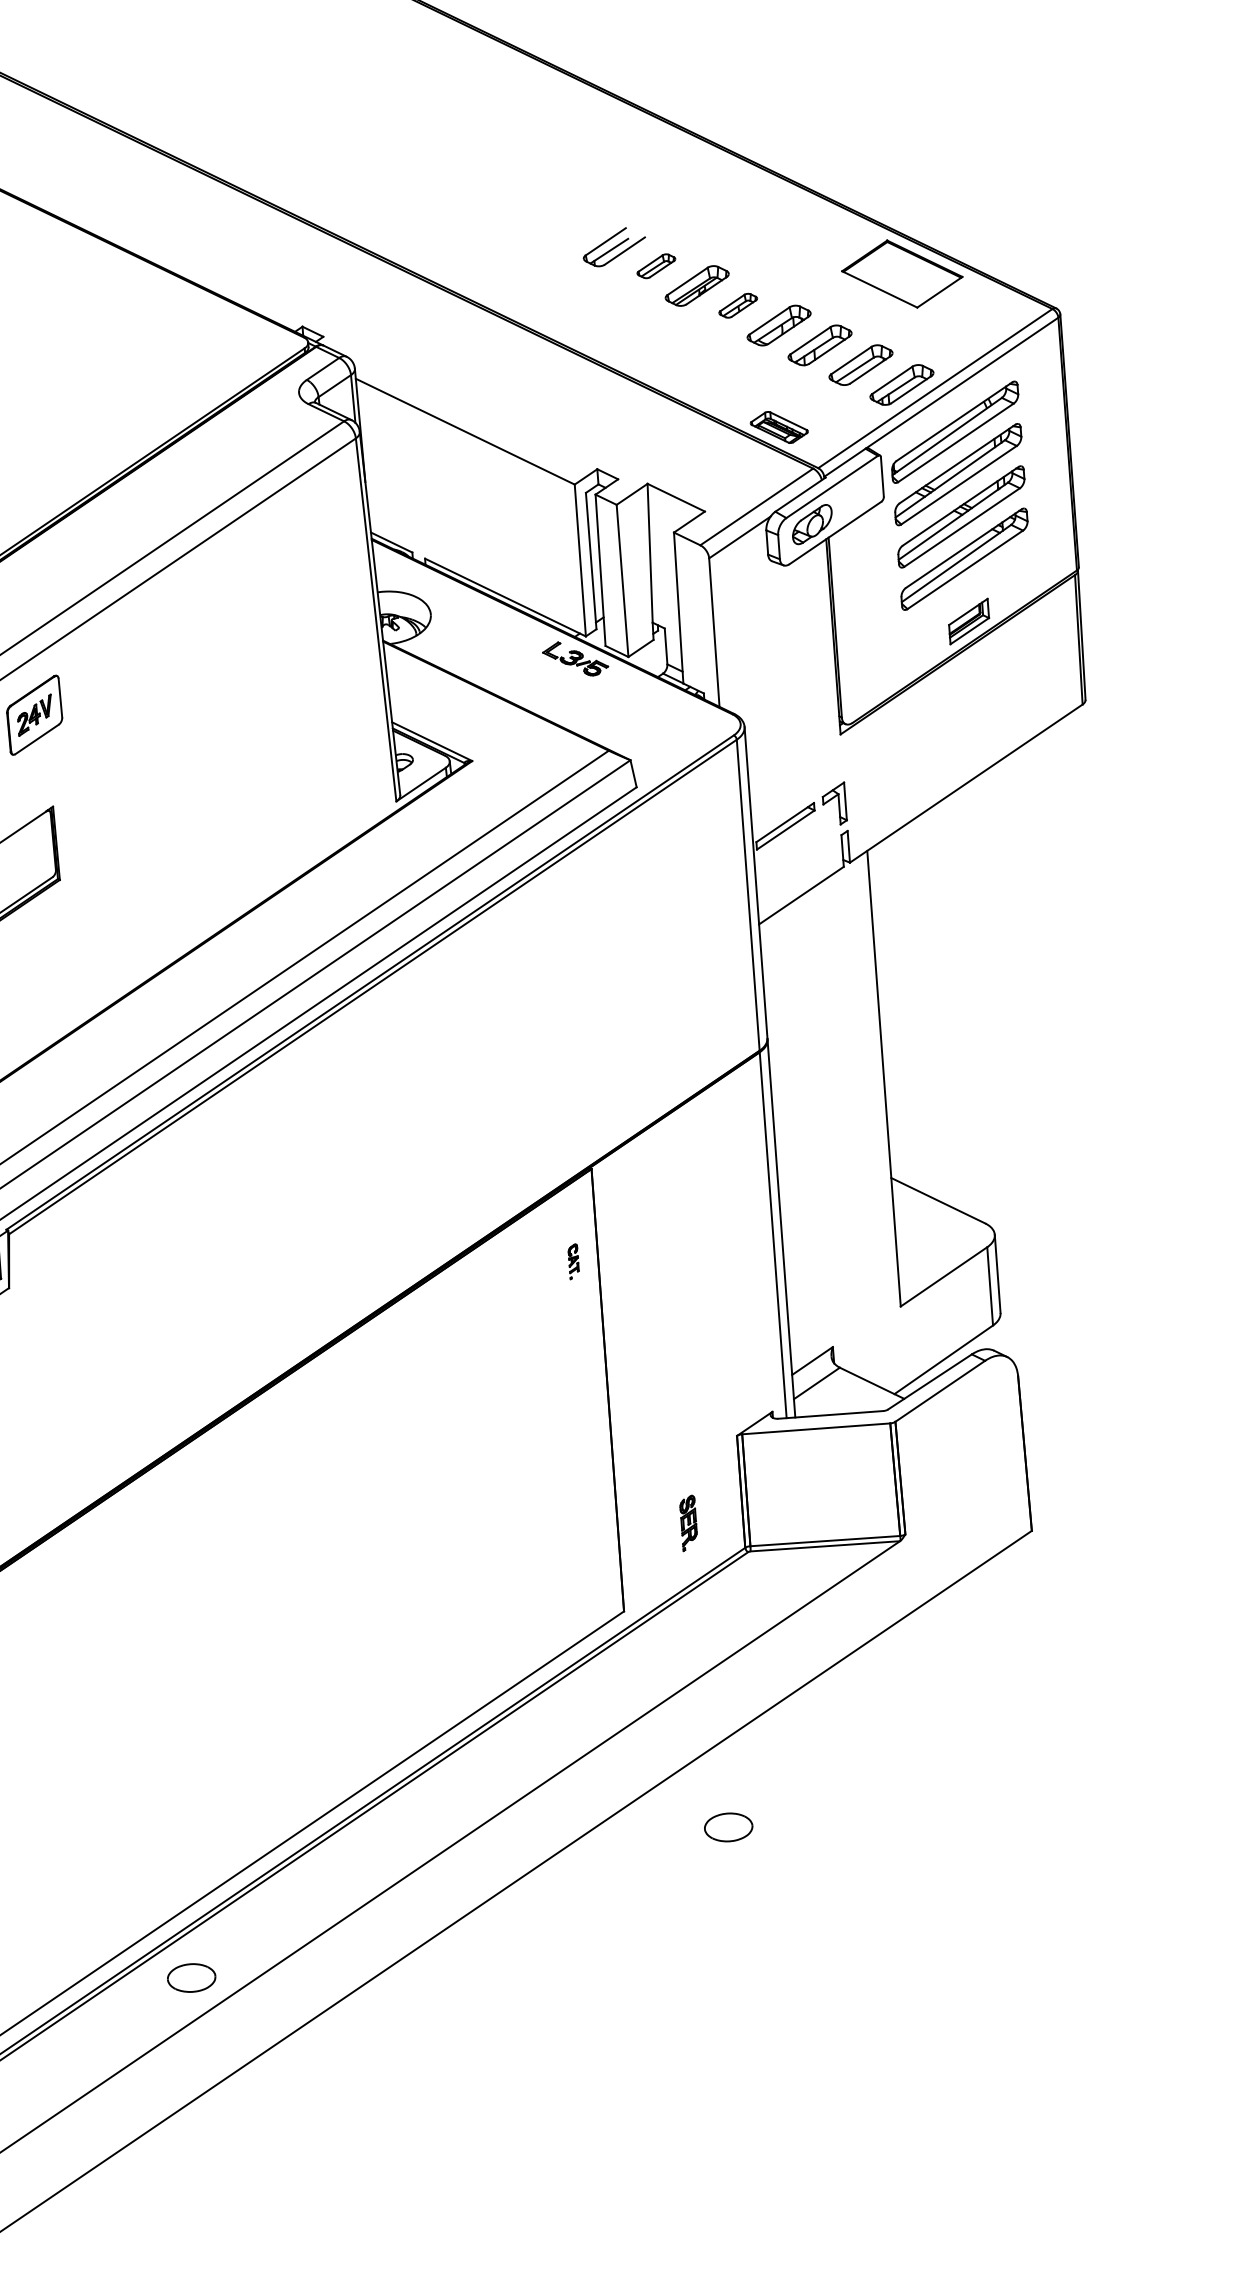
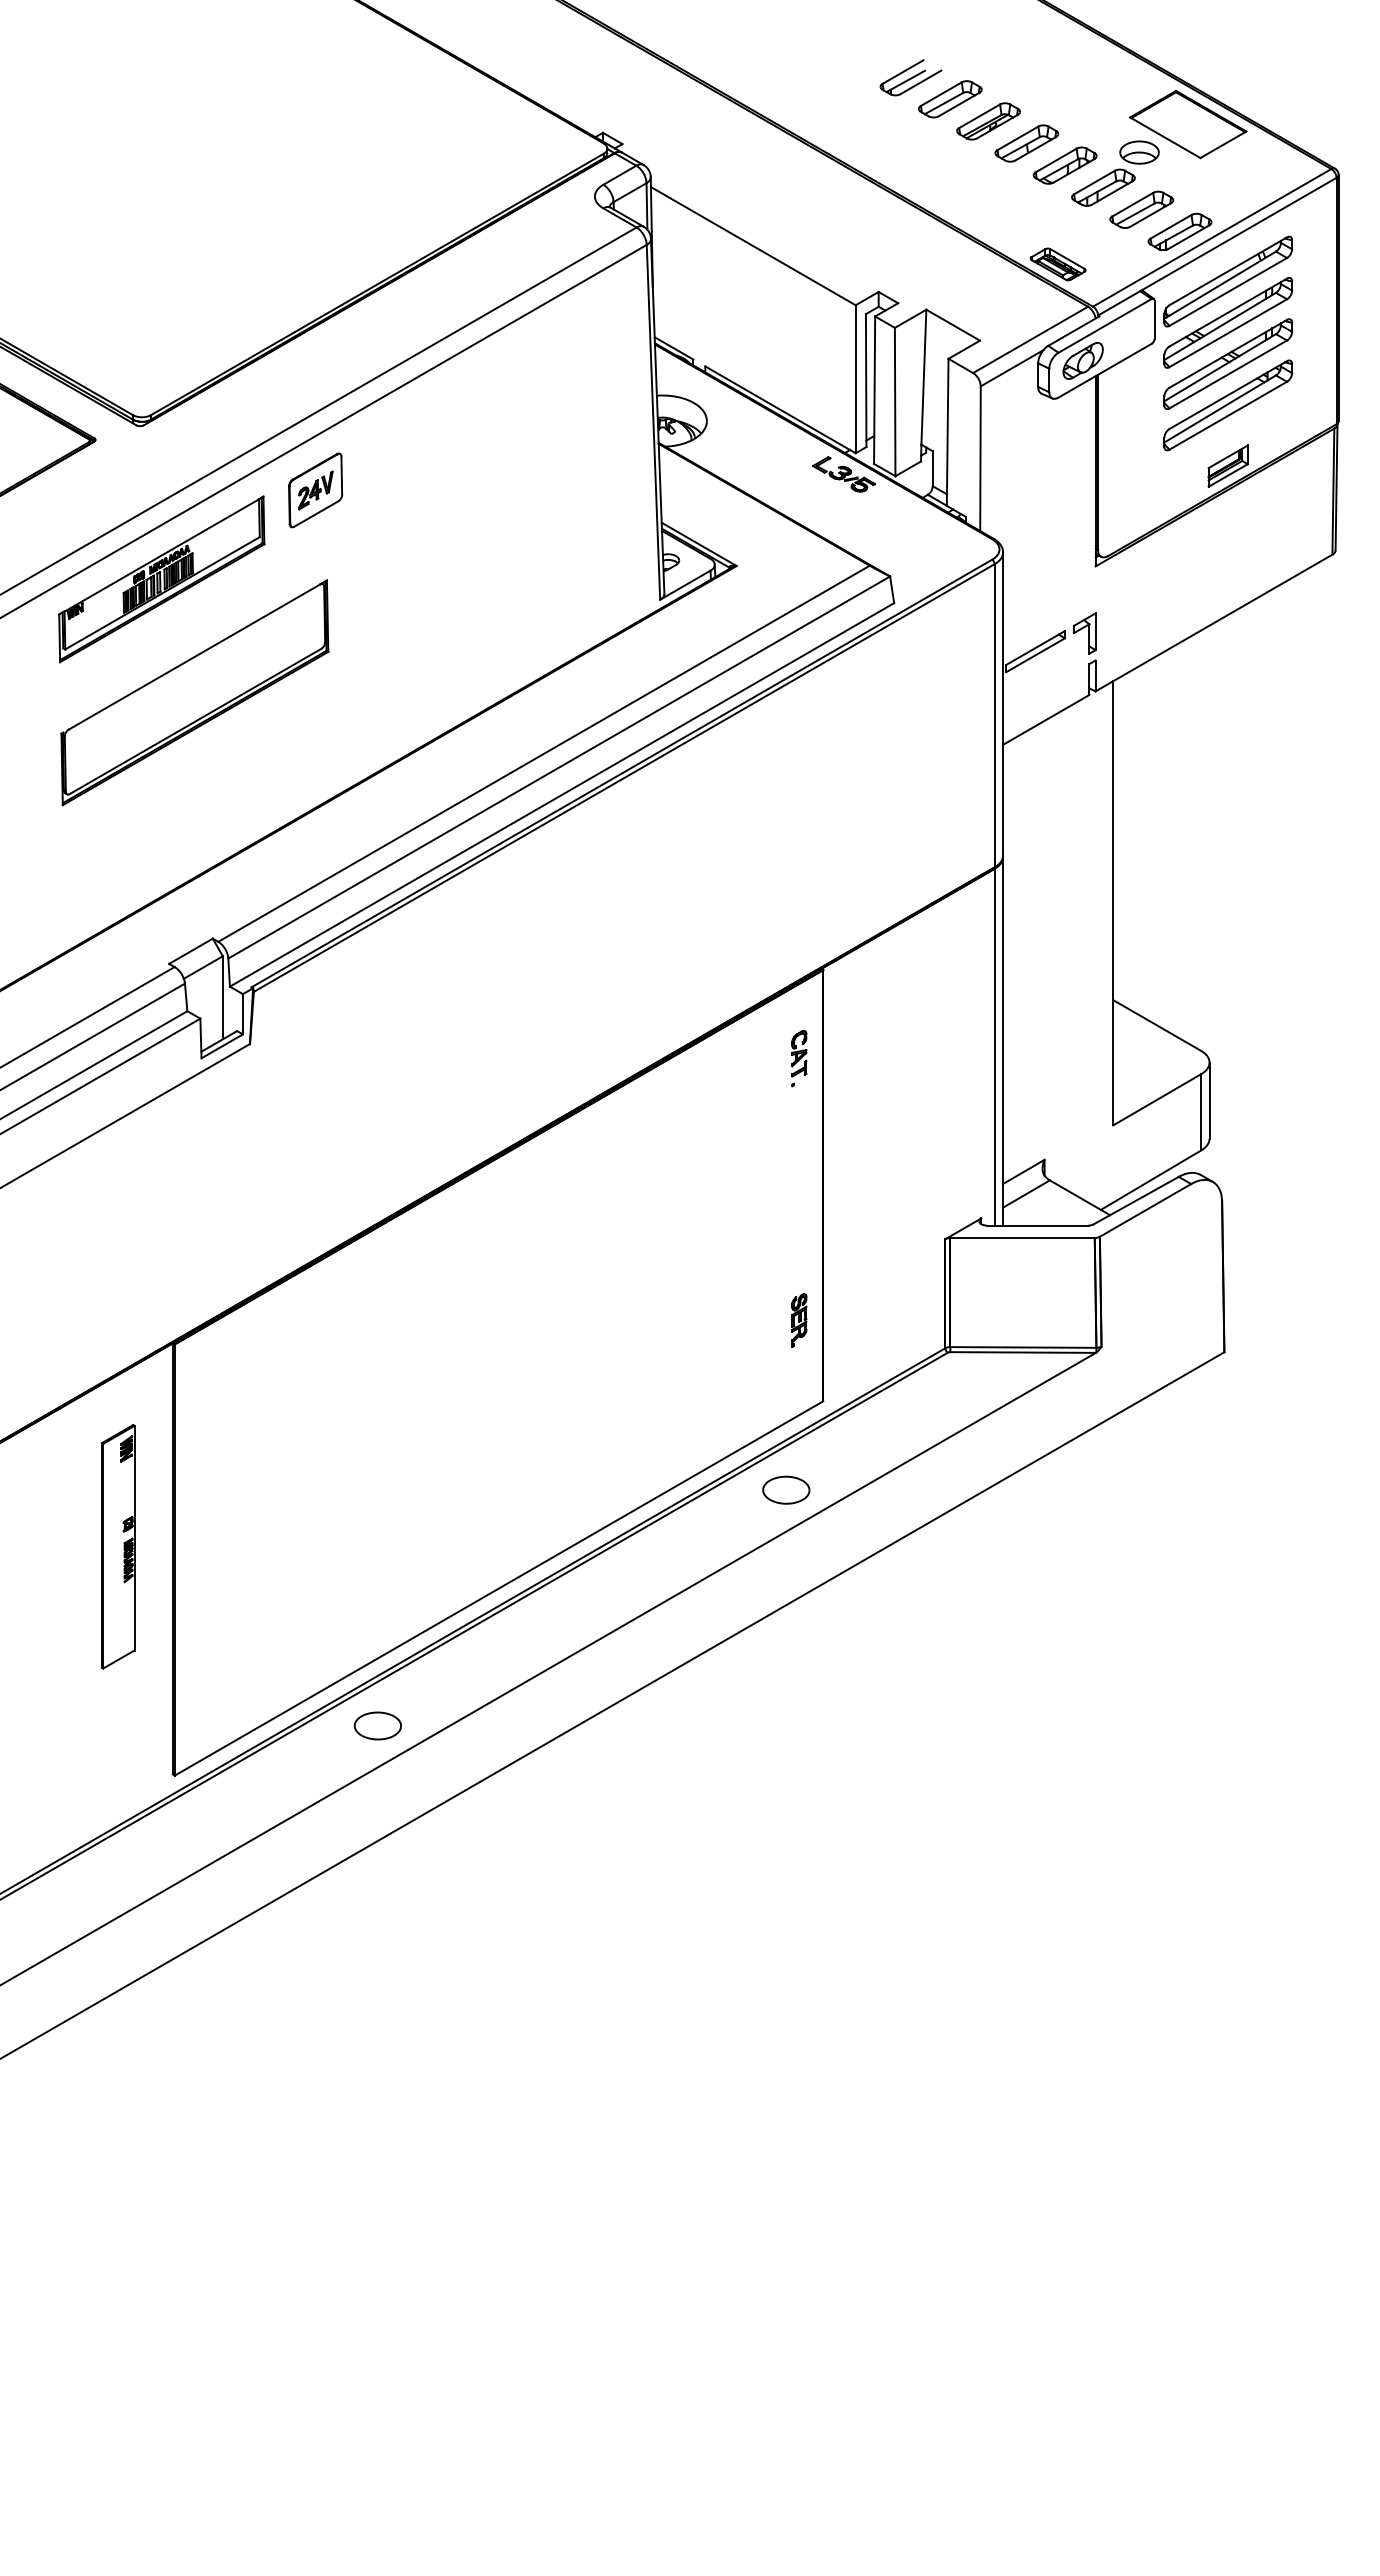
part: (656, 266) -> (950, 99), size x1.67
part: (737, 305) -> (1026, 143), size x1.67
part: (854, 306) -> (1139, 152), added
part: (573, 1261) -> (799, 1058), size x1.67
part: (689, 1523) -> (799, 1320), moved
part: (728, 1826) -> (786, 1489), moved

